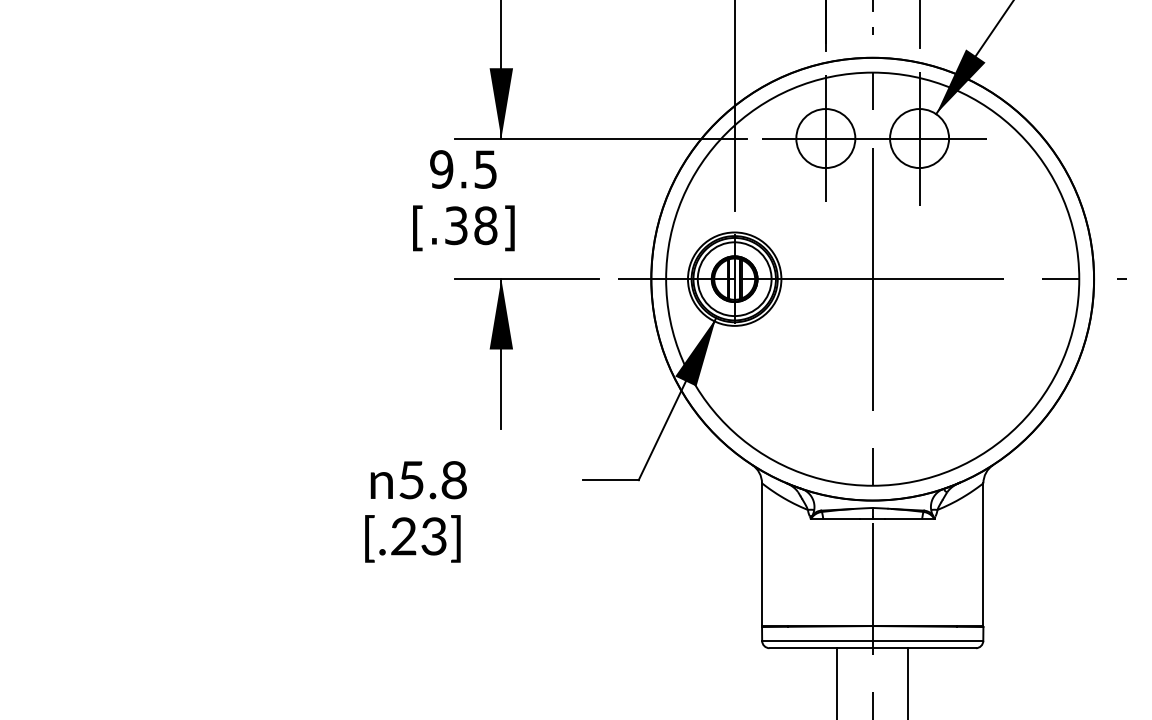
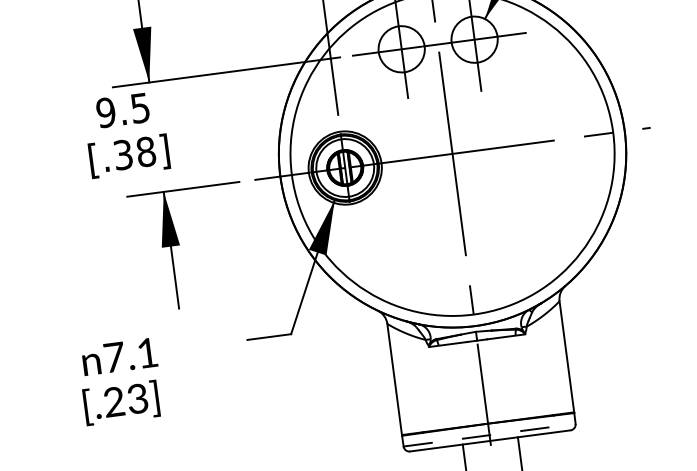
text: (432, 480) -> (130, 355), 5.8 -> 7.1
line: (872, 640) -> (489, 434), solid -> dashed

